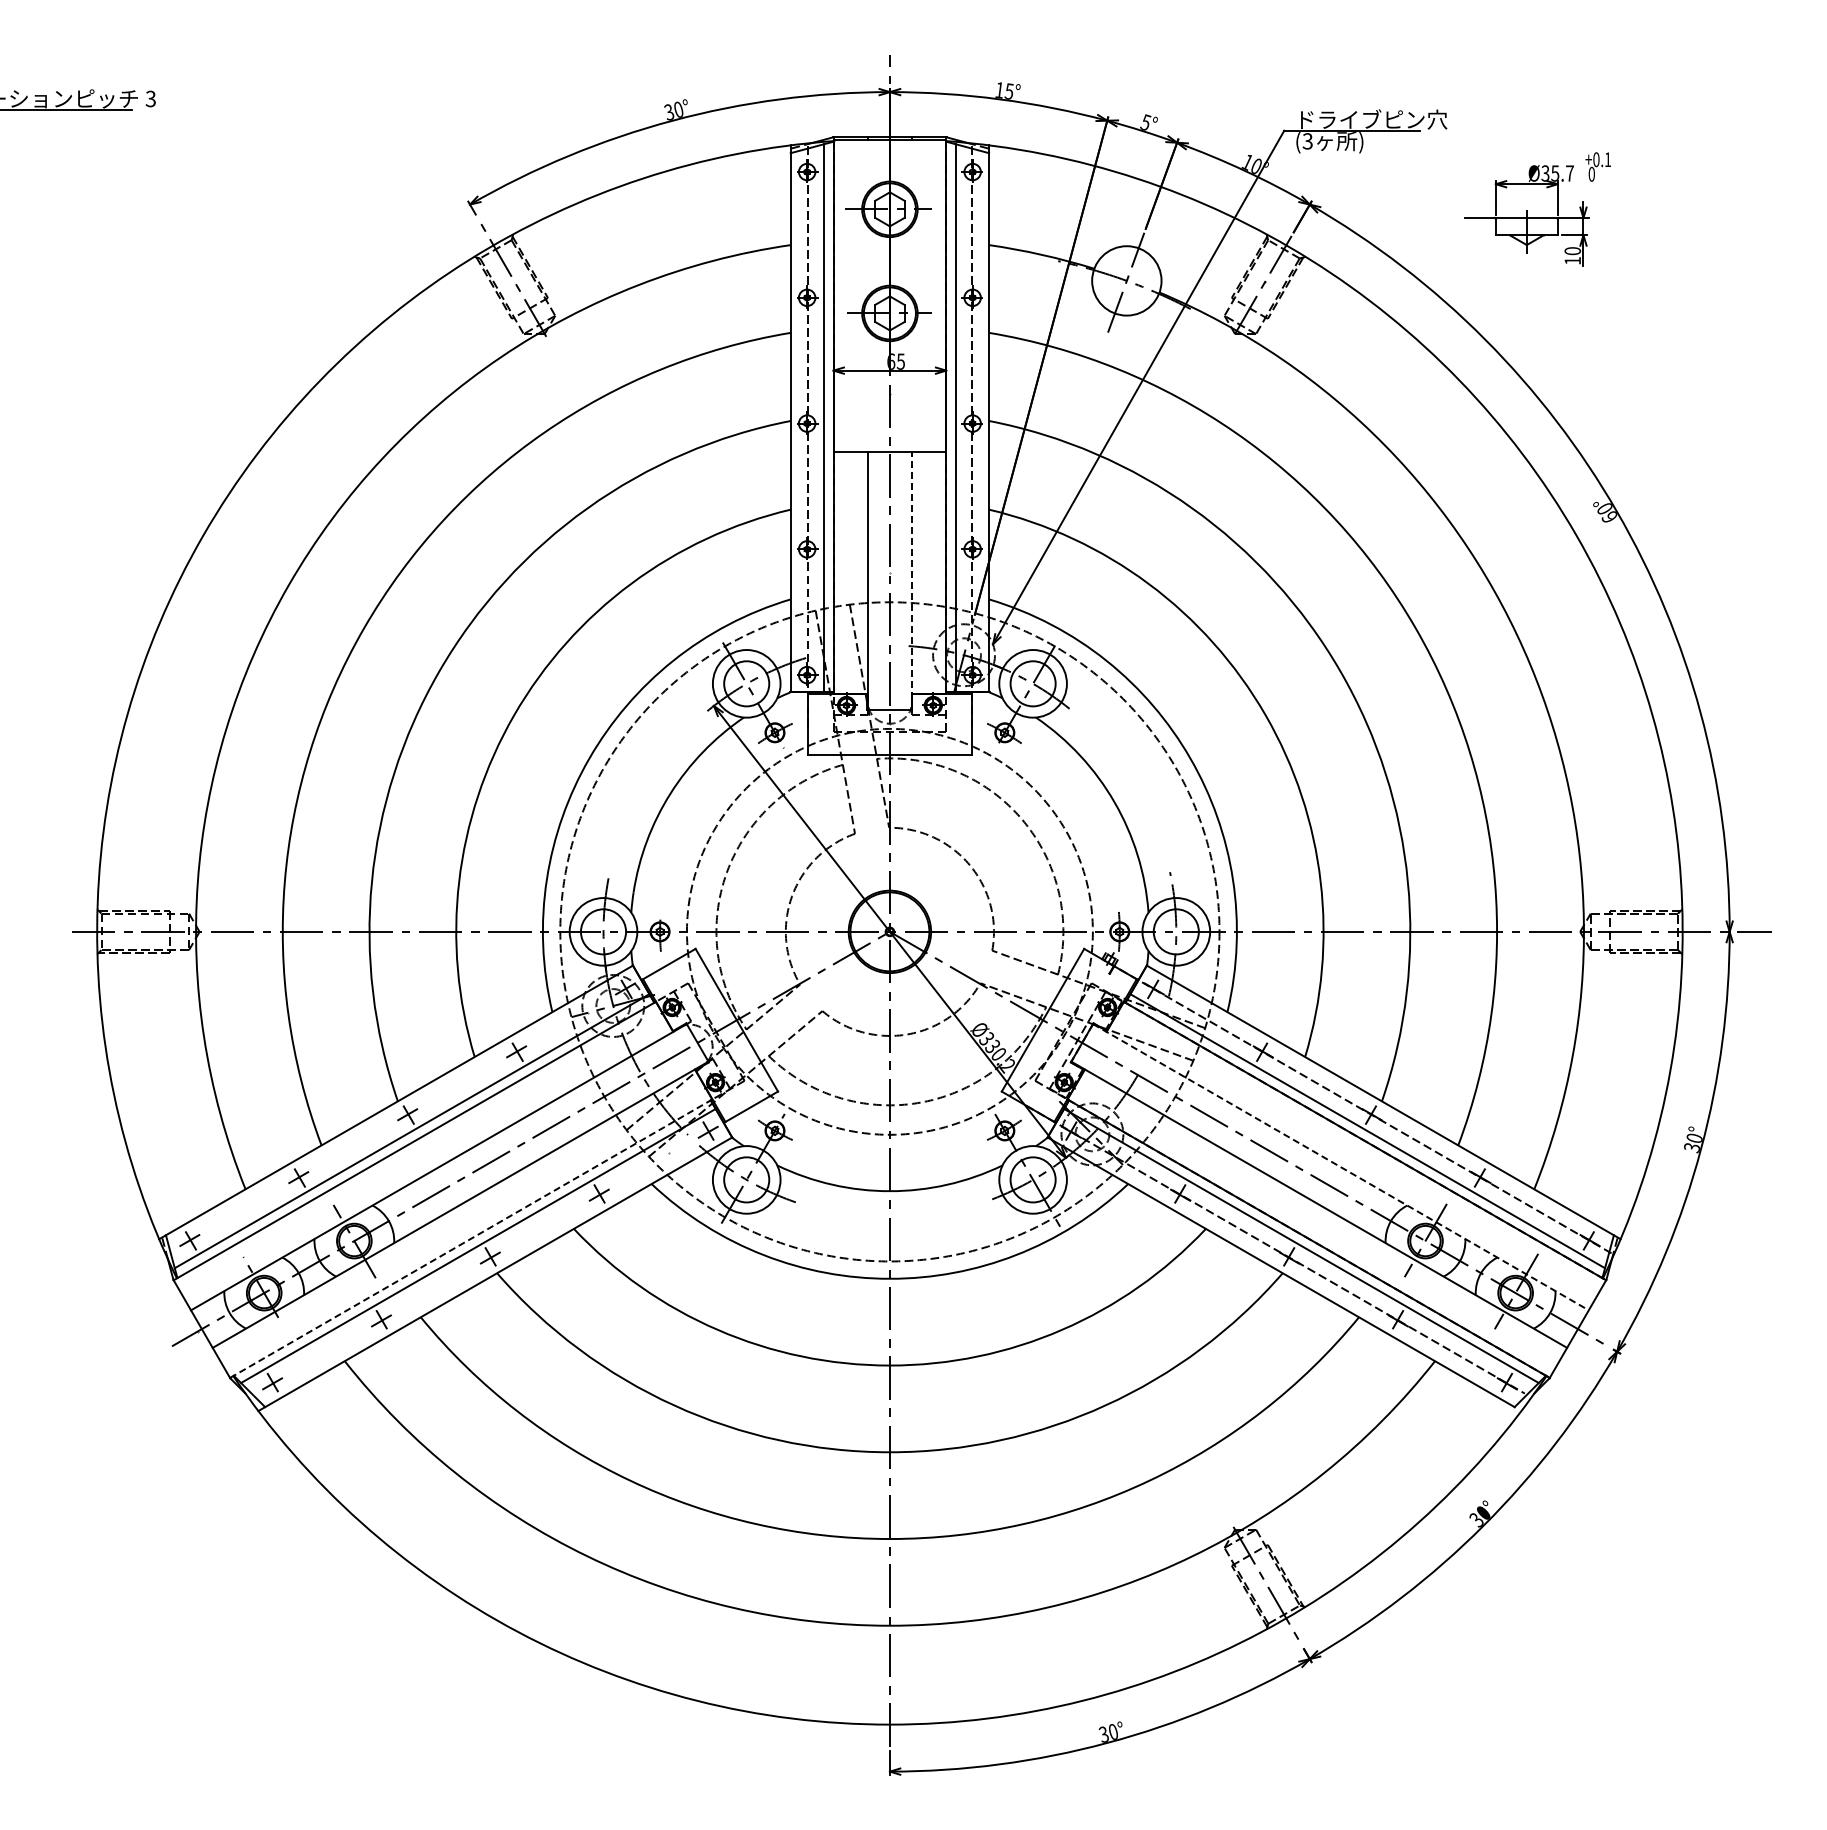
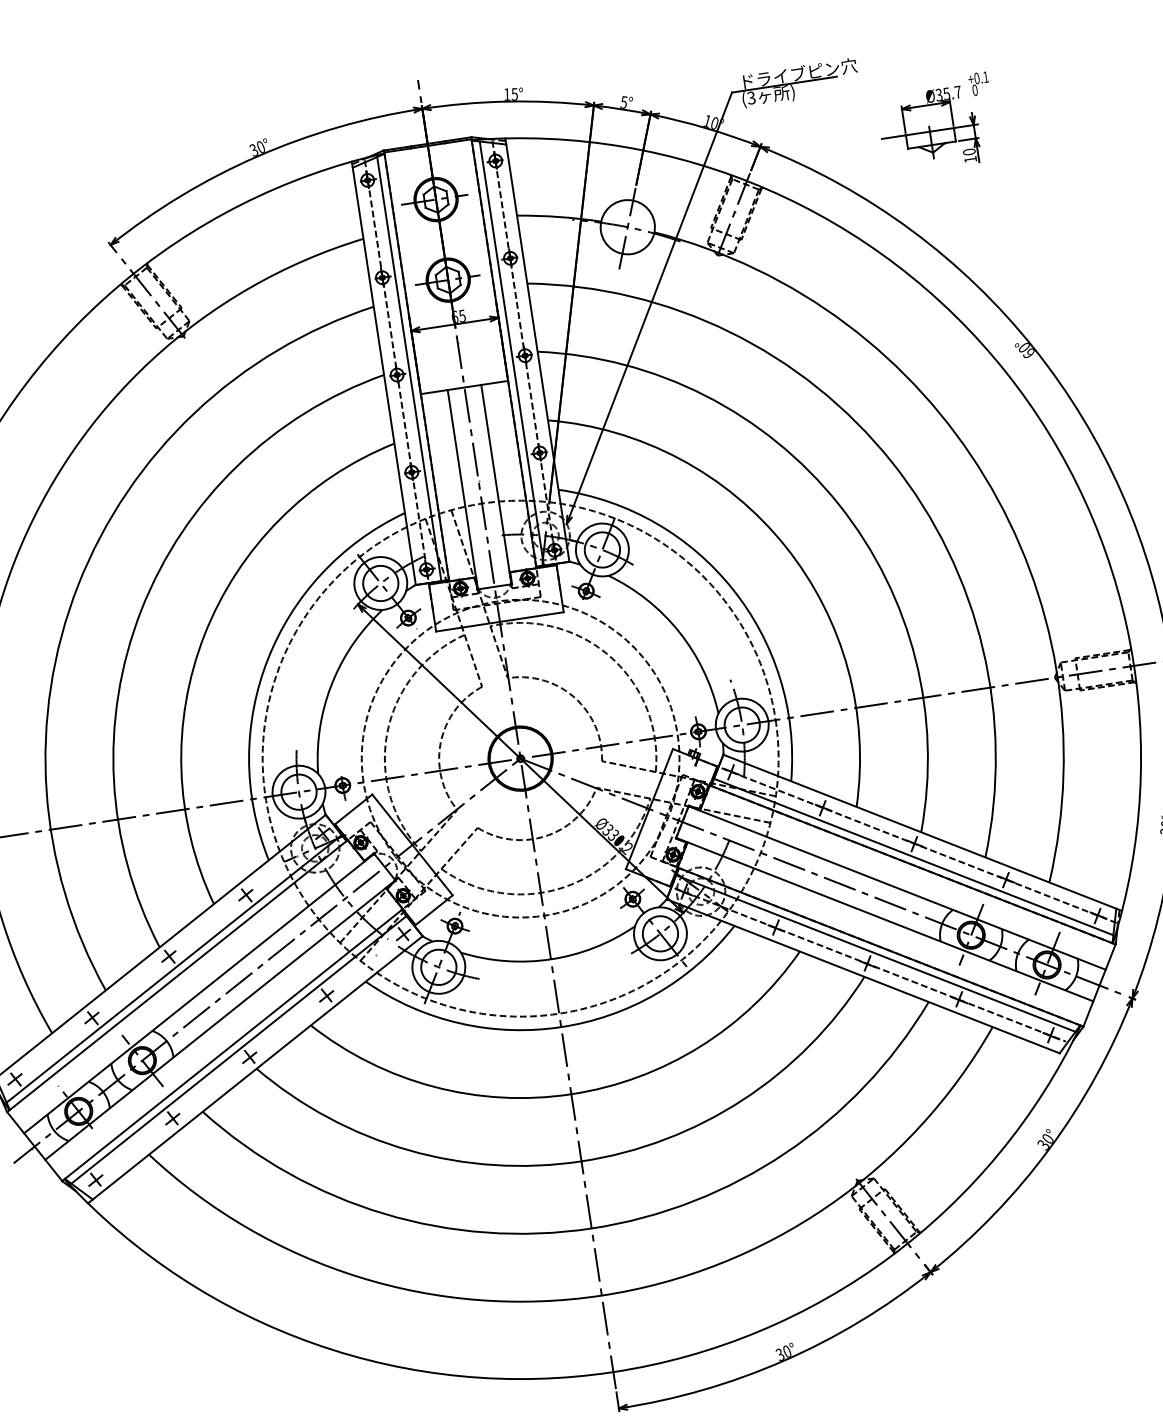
line: (911, 581) -> (496, 485), dashed -> solid
line: (1341, 1167) -> (897, 888), dashed -> solid
line: (471, 1238) -> (232, 1044), dashed -> solid

